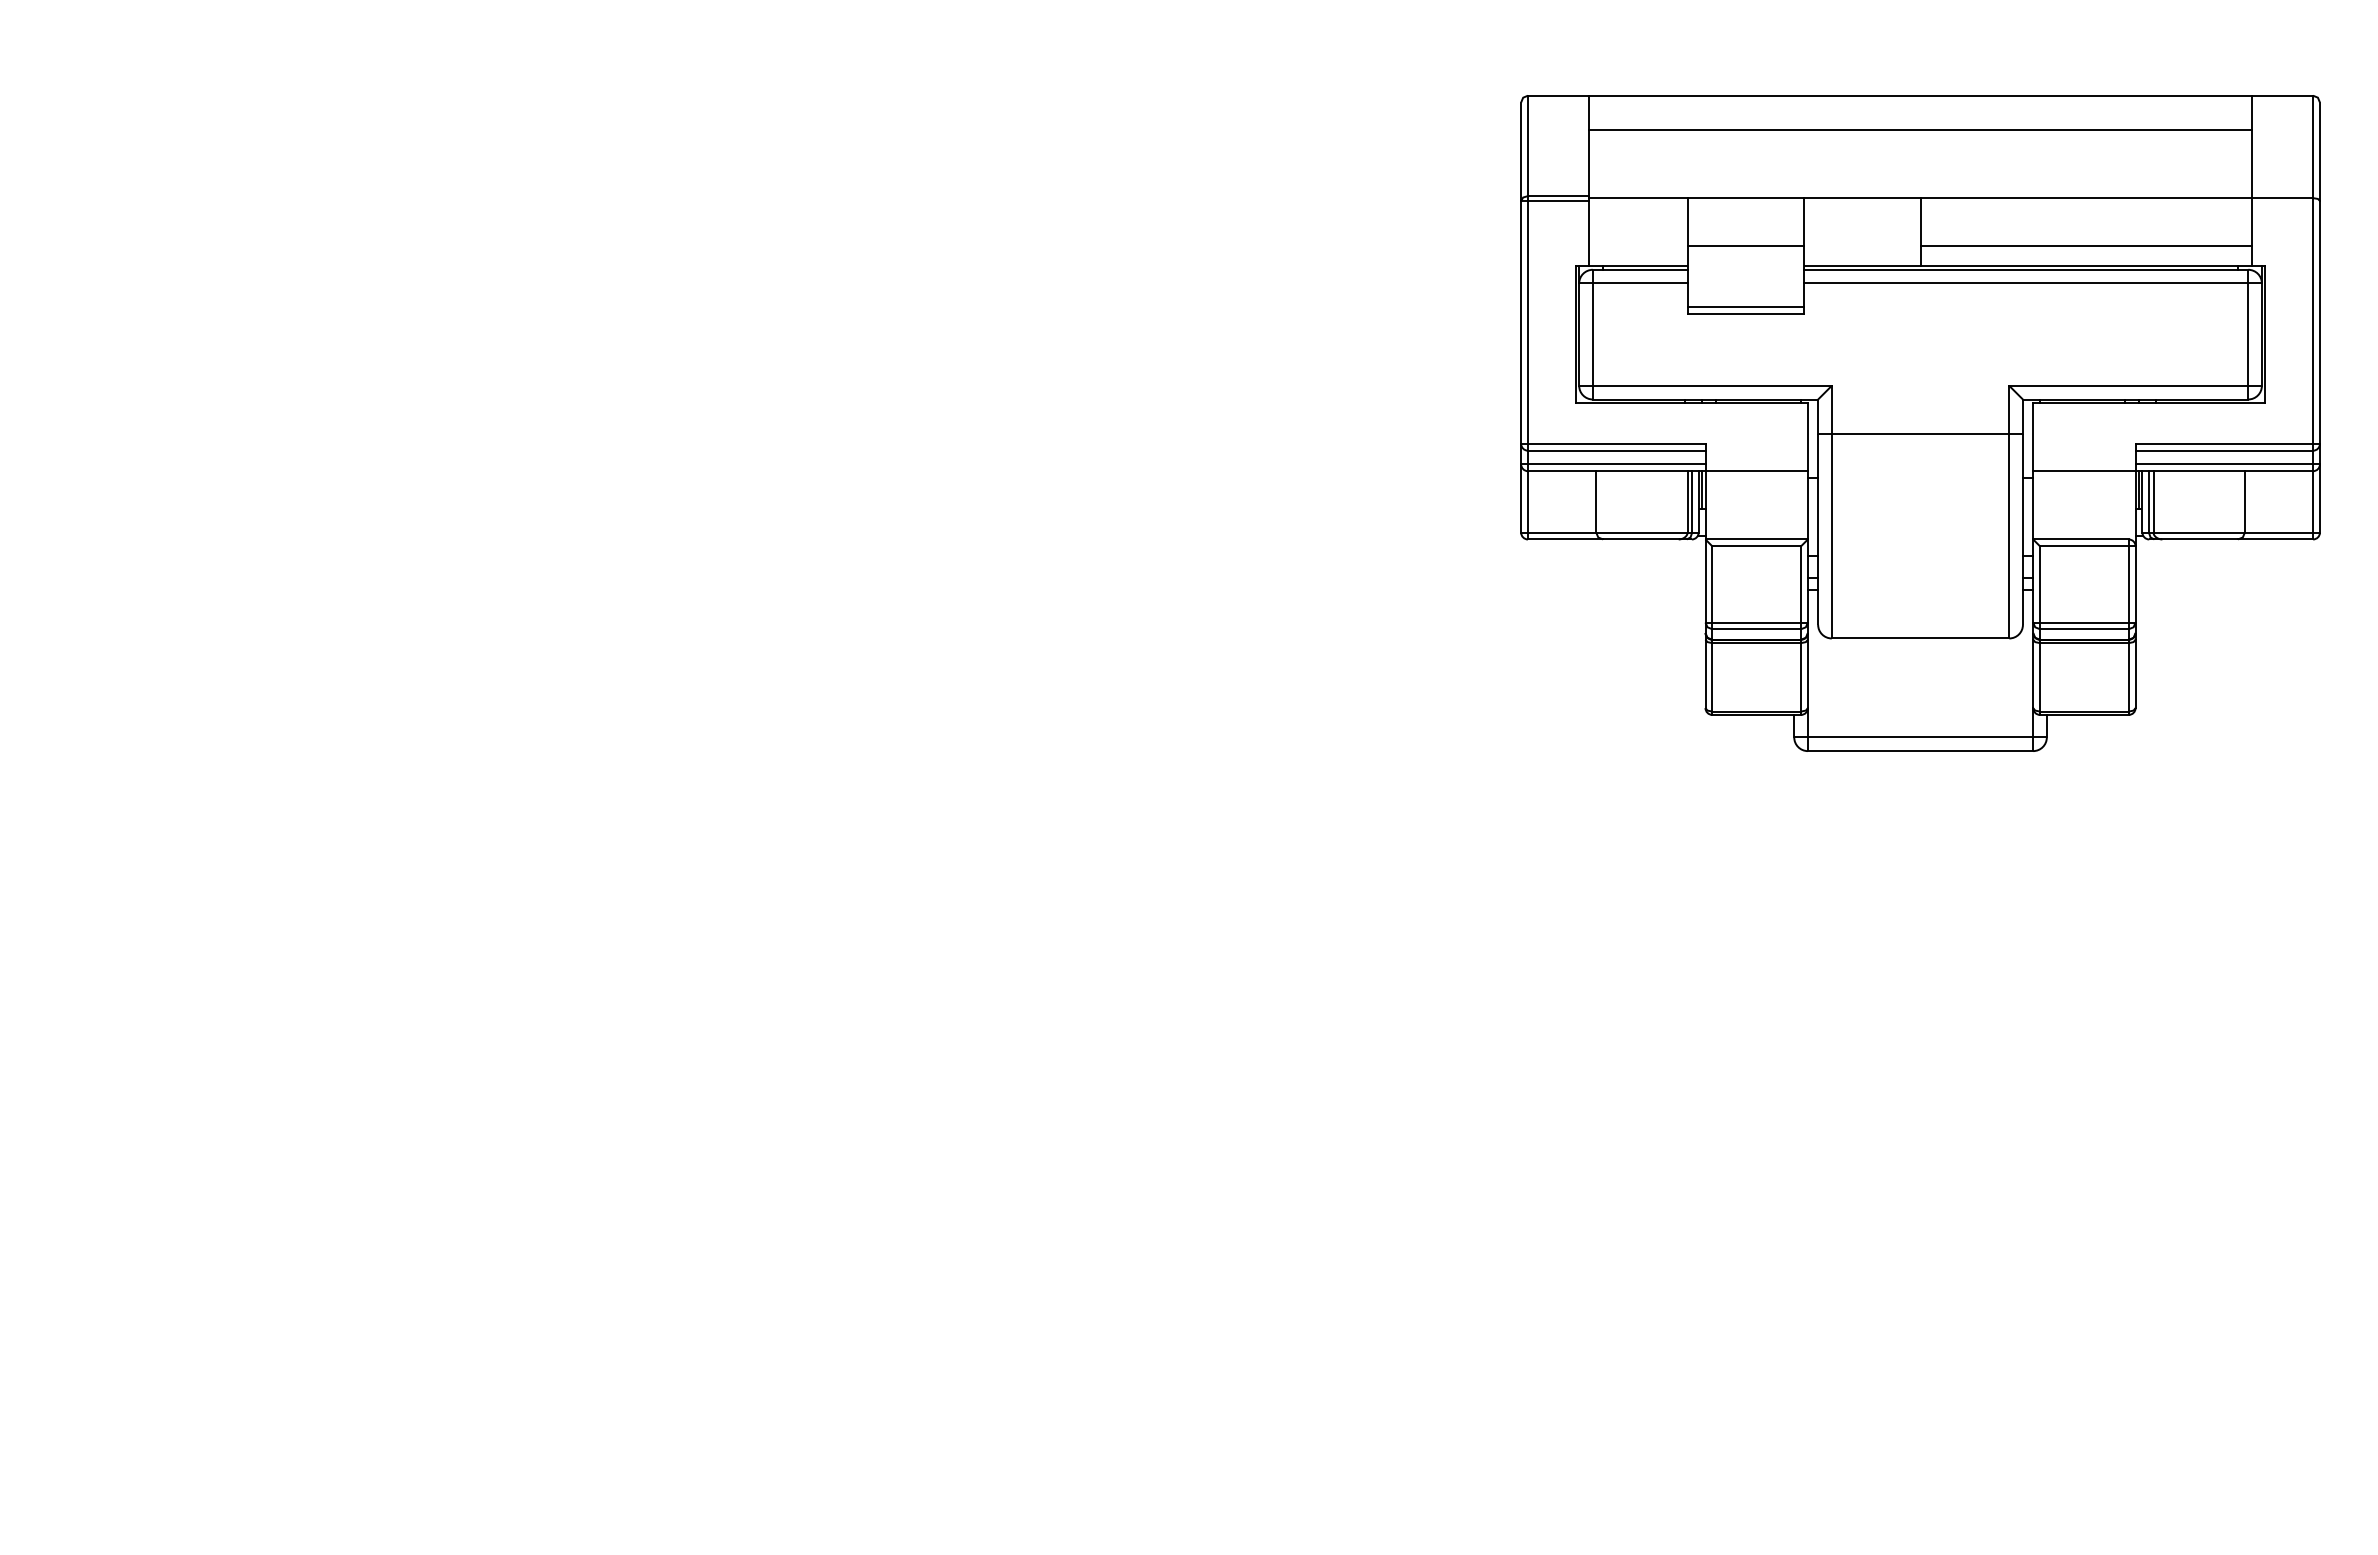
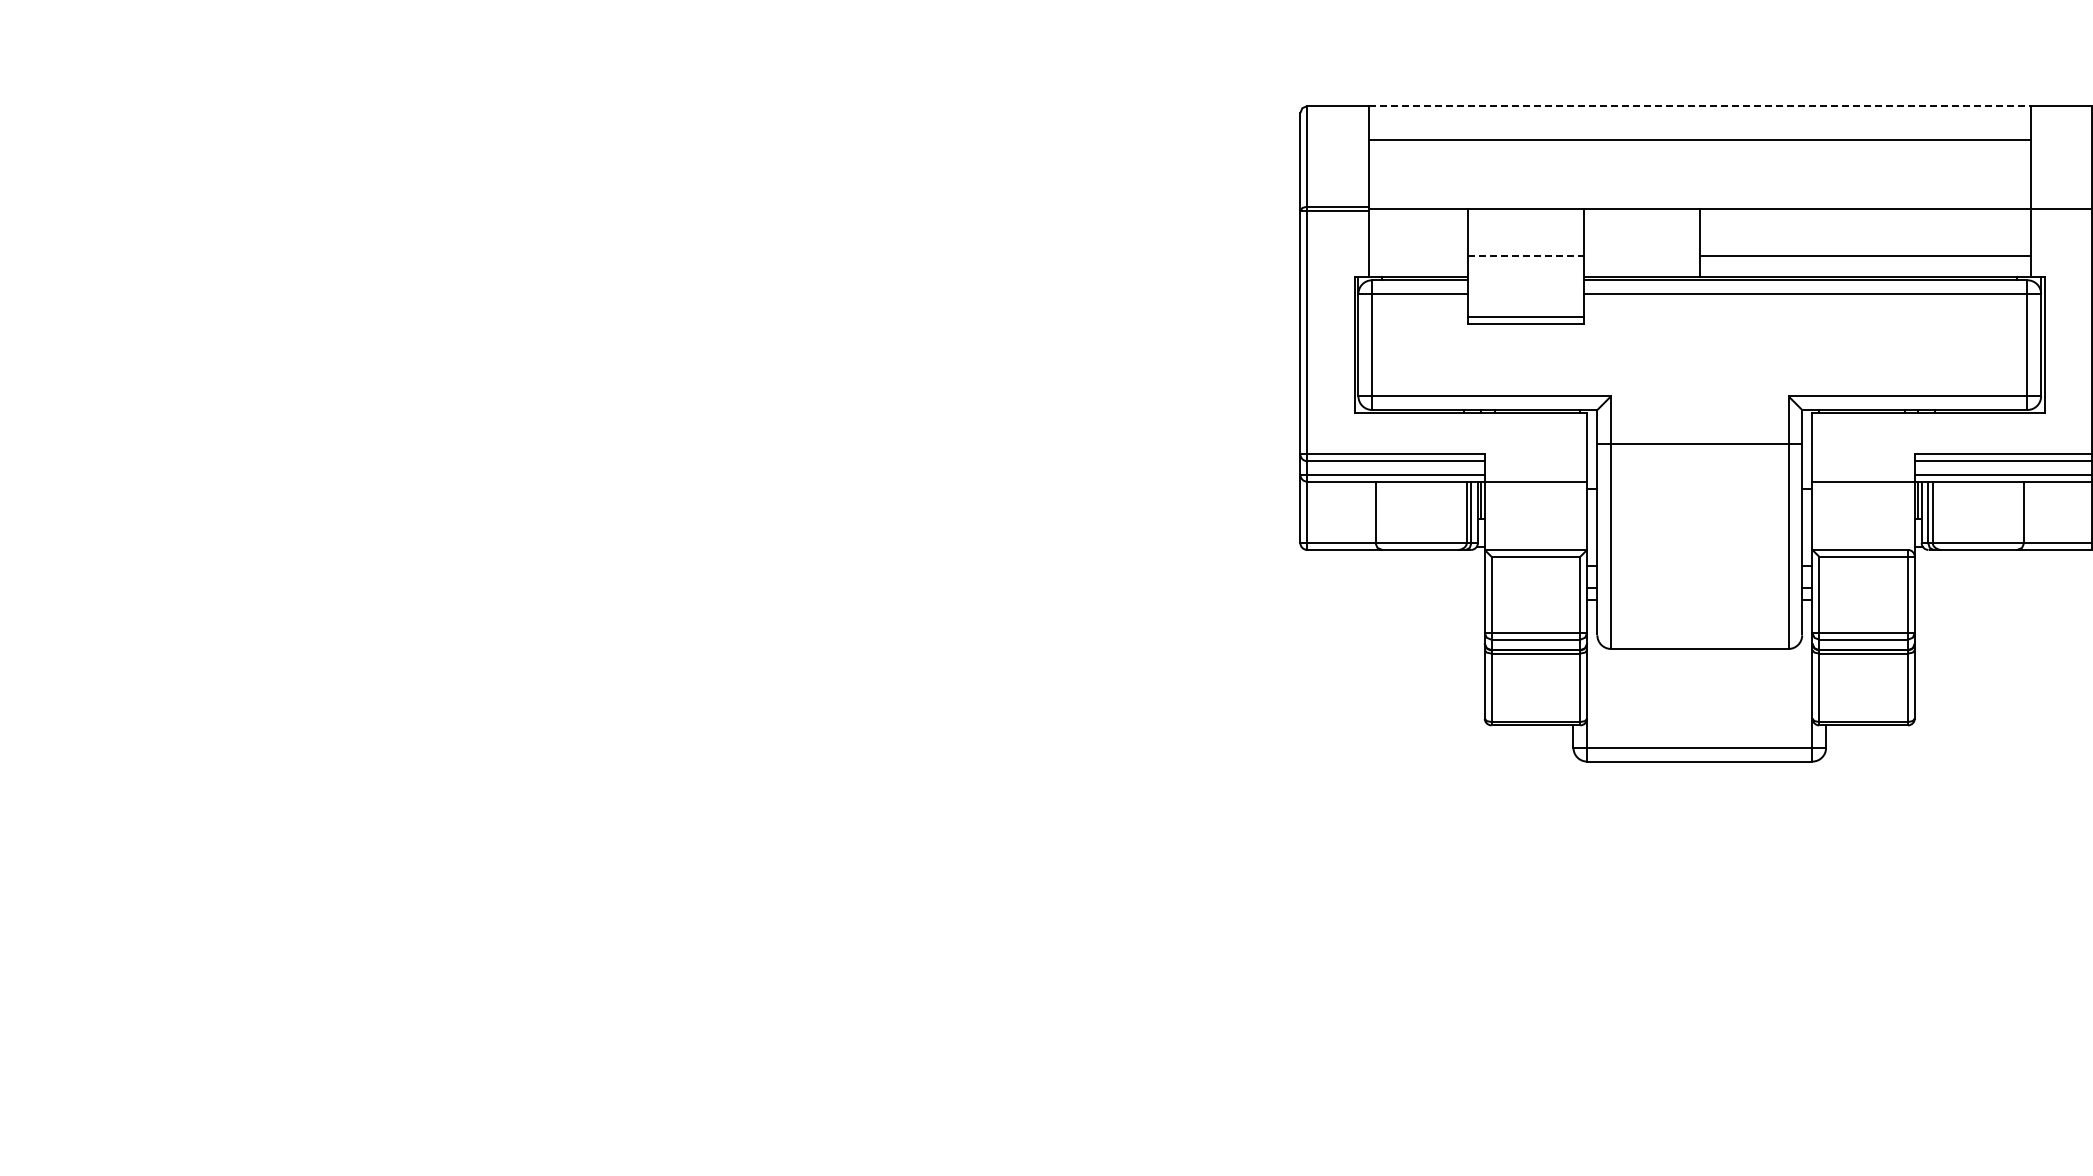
line: (1921, 95) -> (1700, 105), solid -> dashed
line: (1746, 245) -> (1525, 255), solid -> dashed

